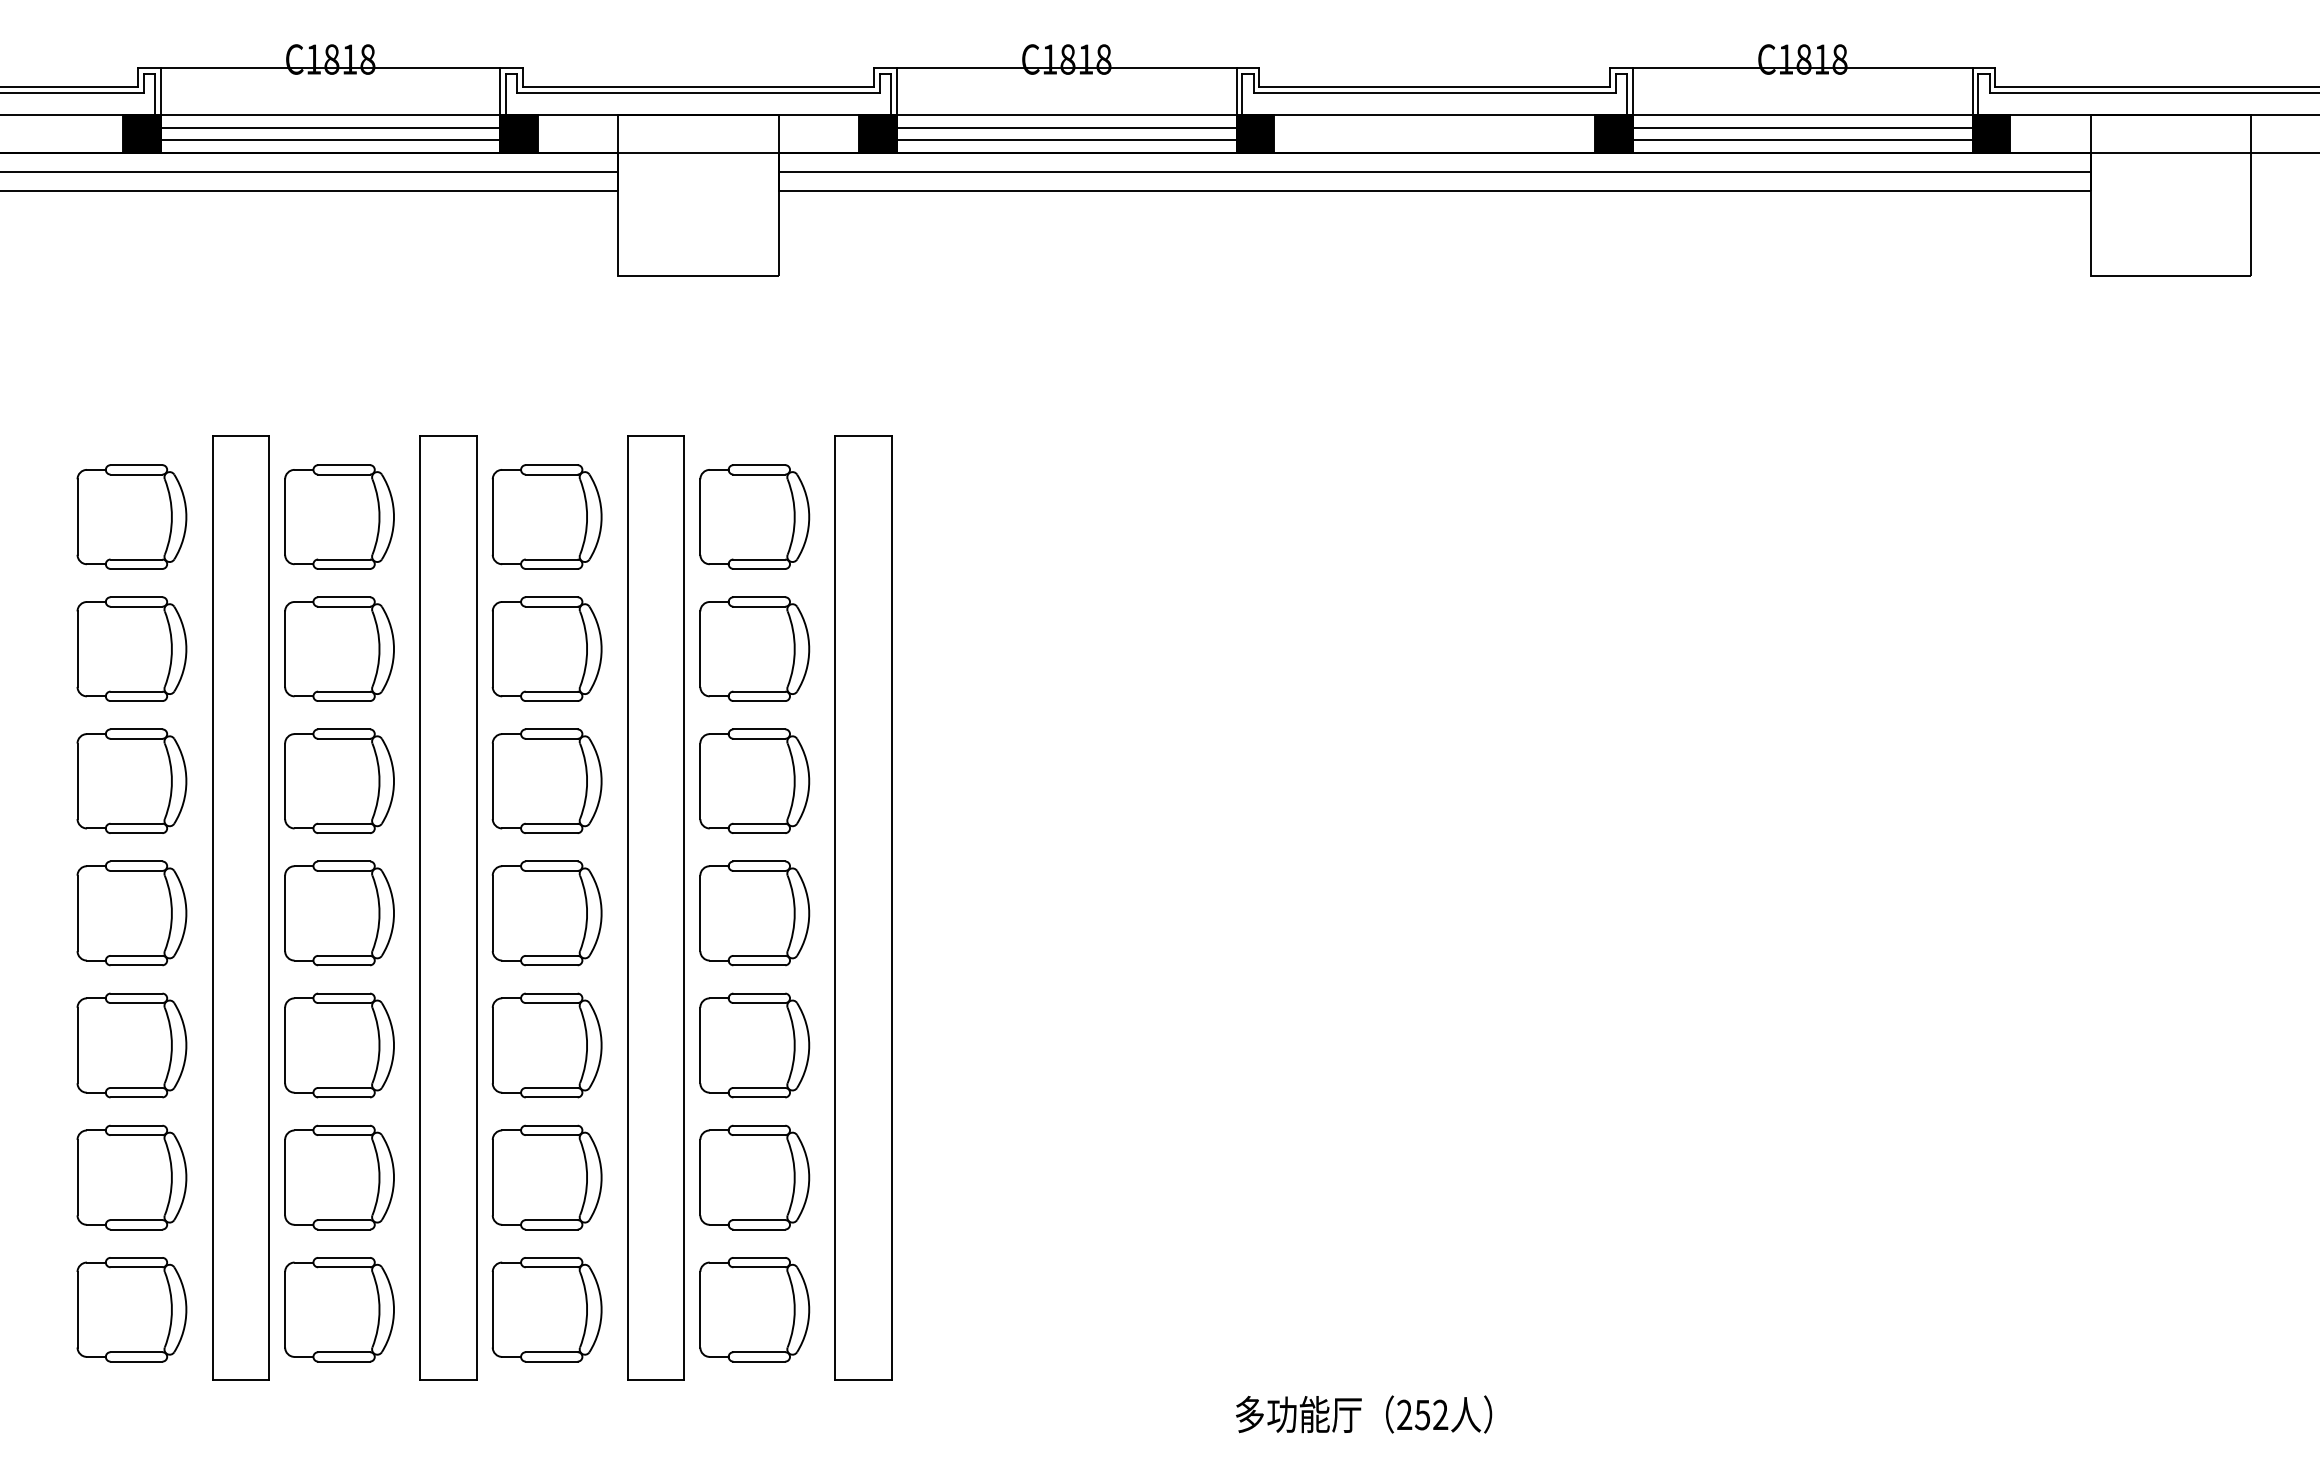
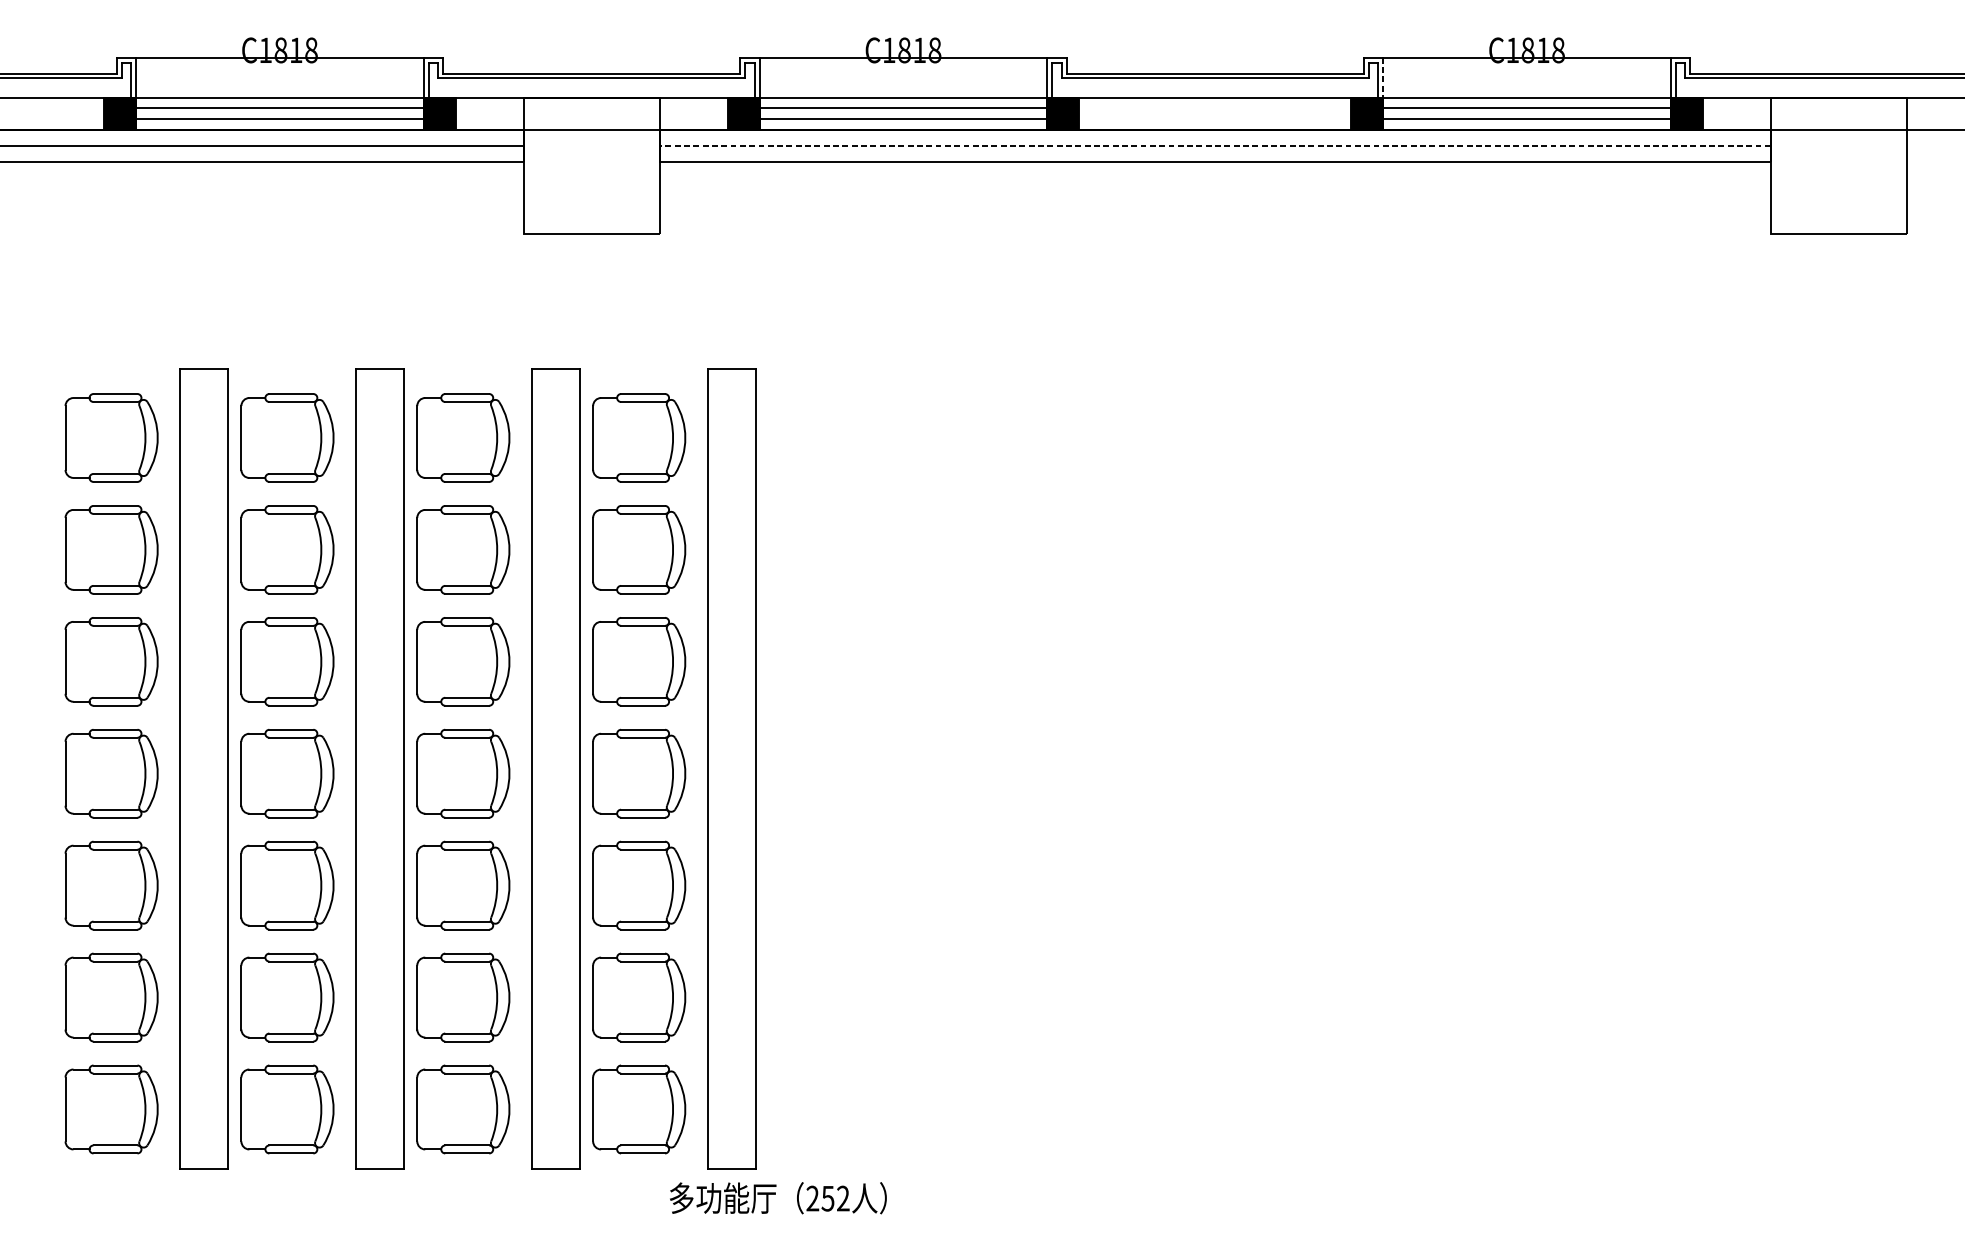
line: (1632, 91) -> (1382, 77), solid -> dashed
line: (1434, 171) -> (1215, 145), solid -> dashed
text: (1364, 1414) -> (778, 1198), moved

